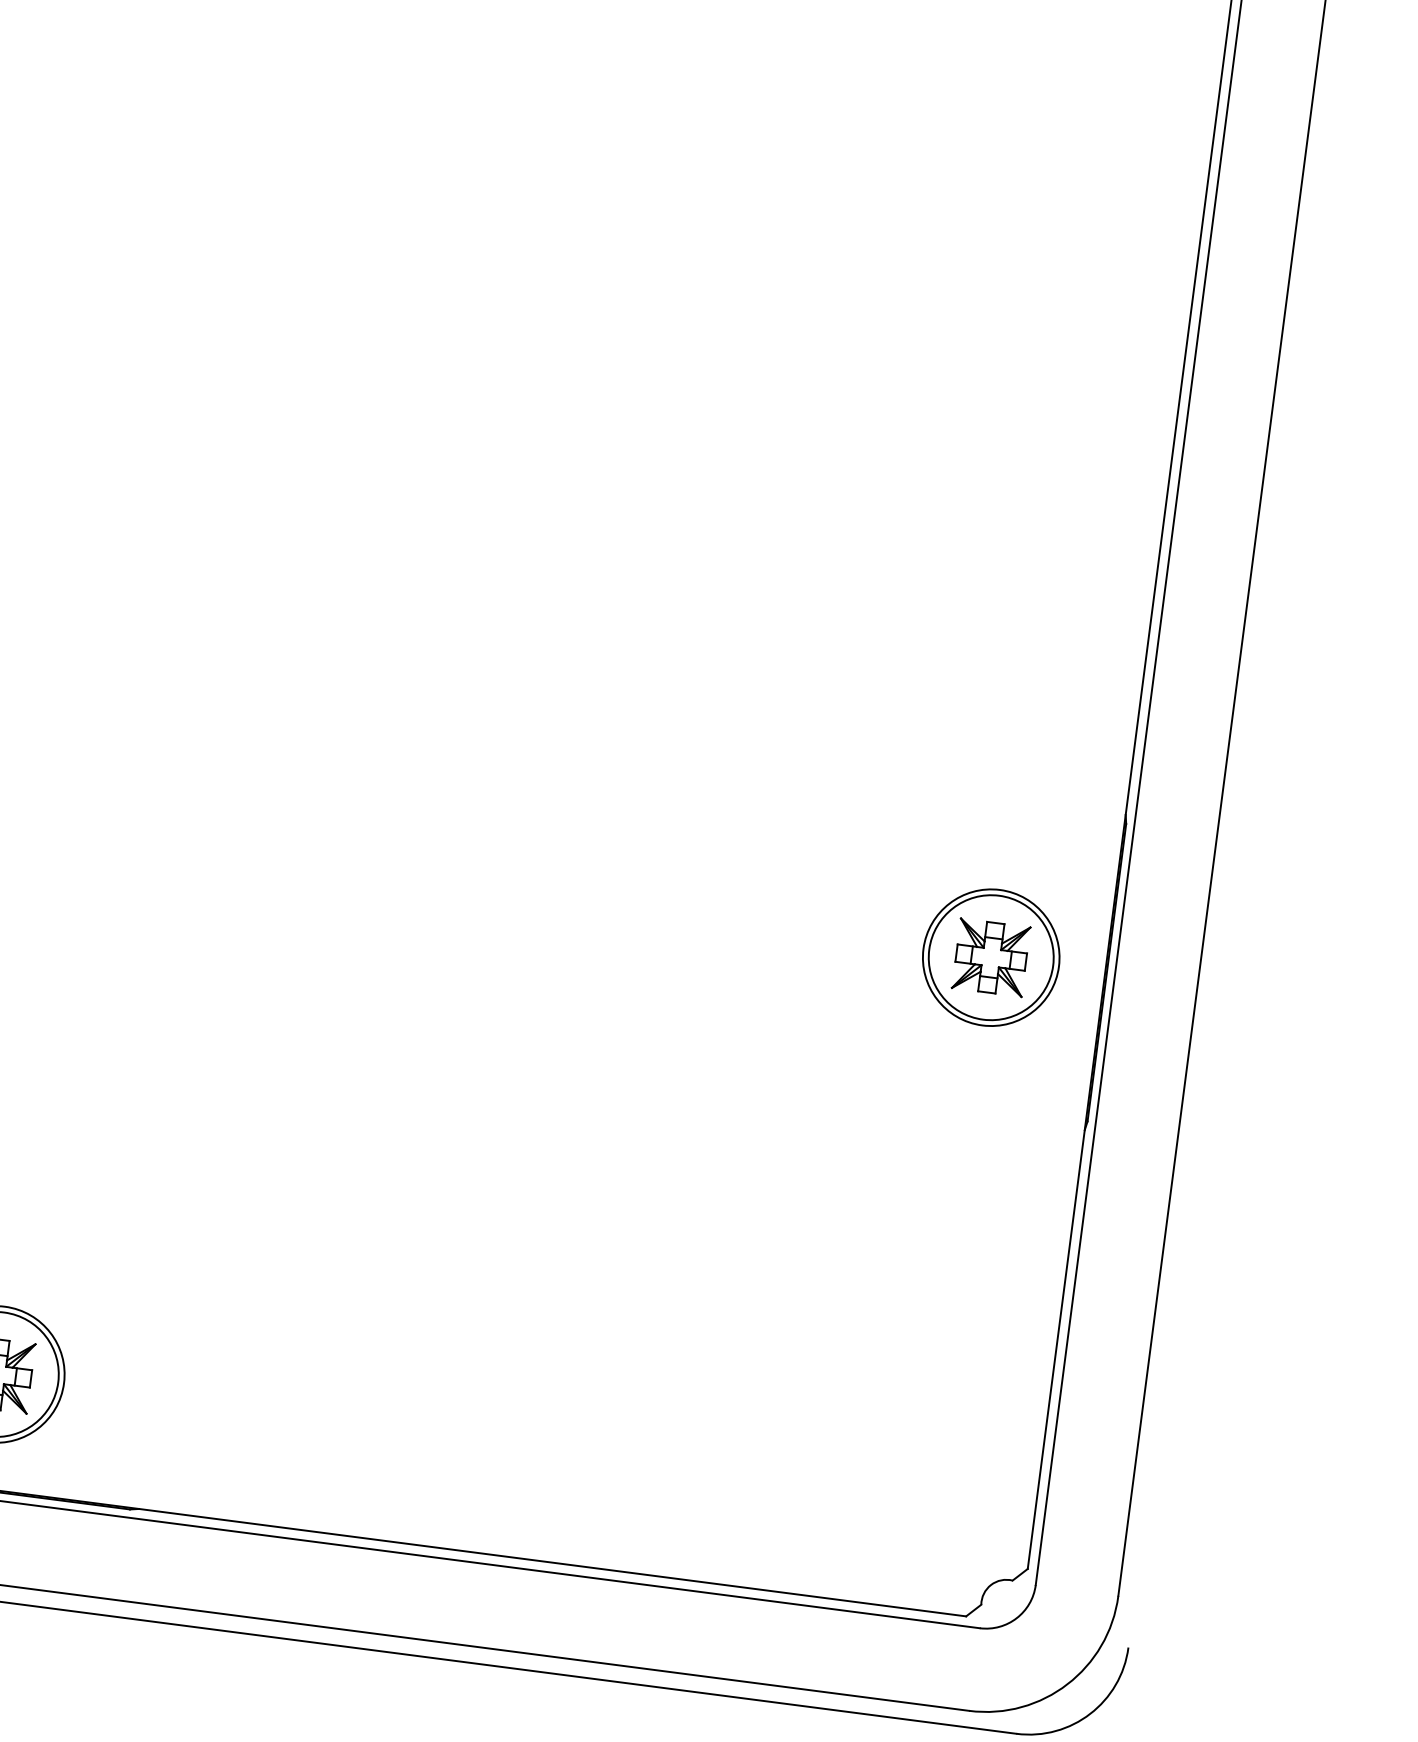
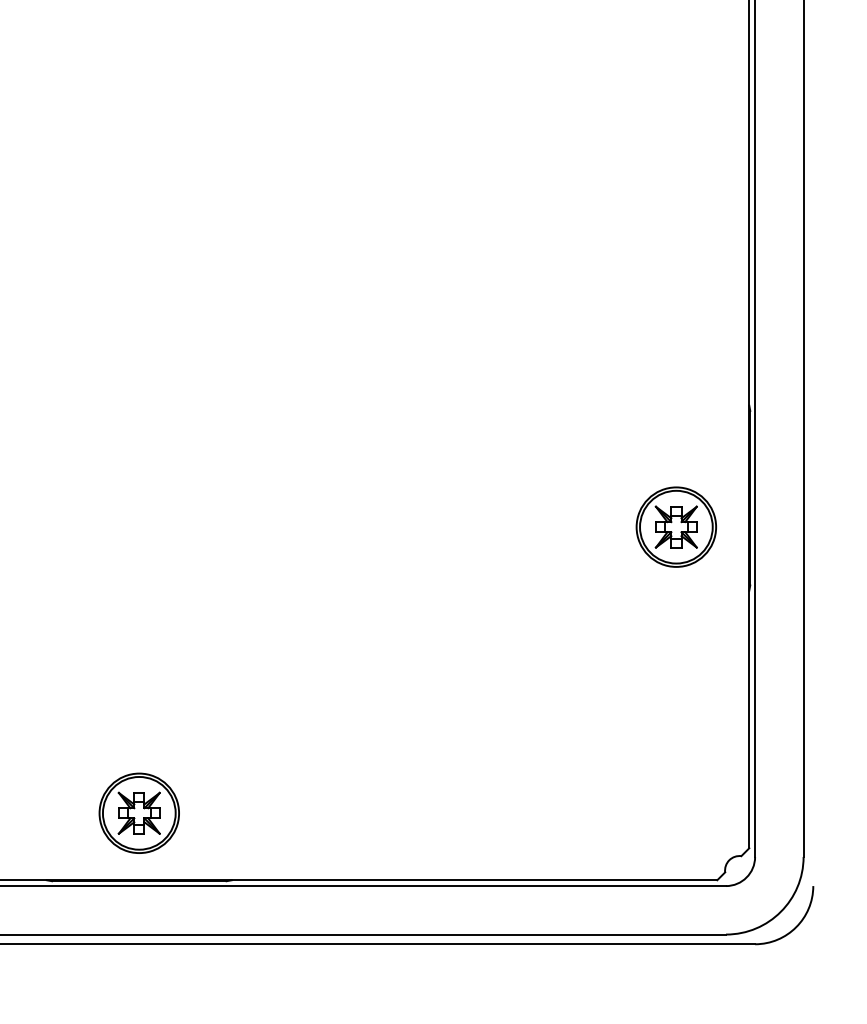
part: (989, 956) -> (675, 526), moved

